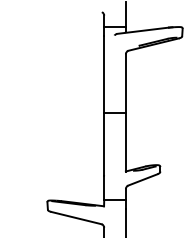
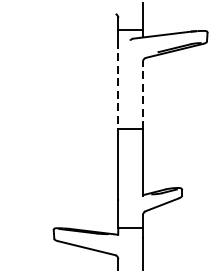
line: (104, 74) -> (118, 84), solid -> dashed
line: (125, 83) -> (142, 95), solid -> dashed

